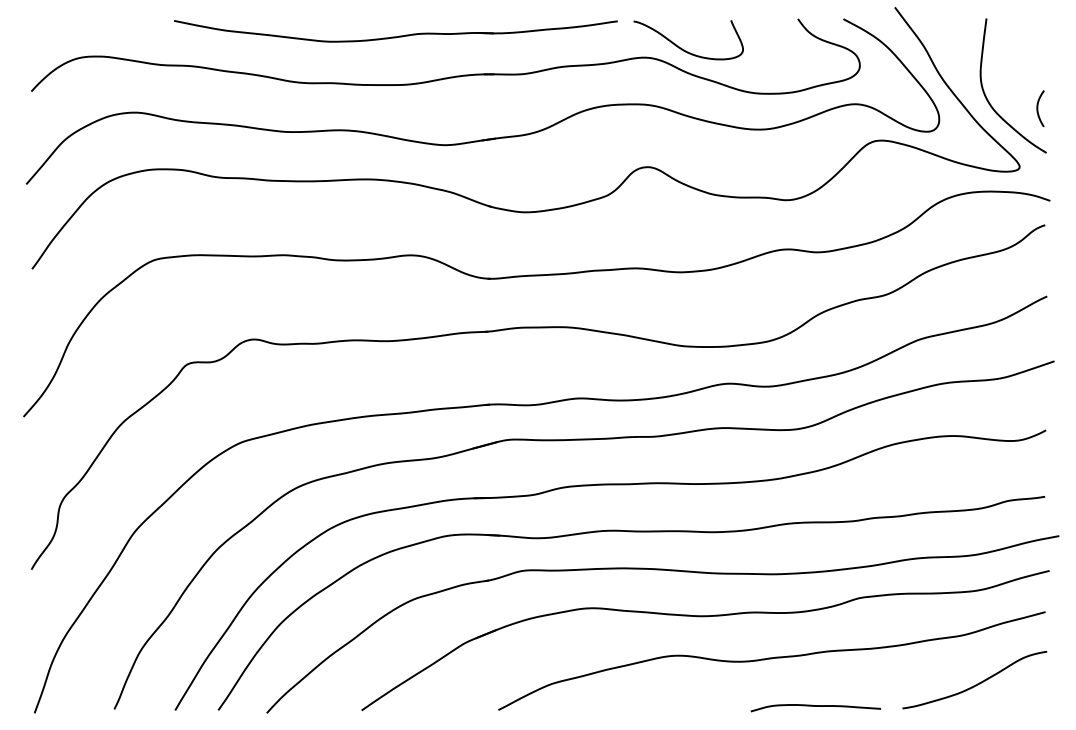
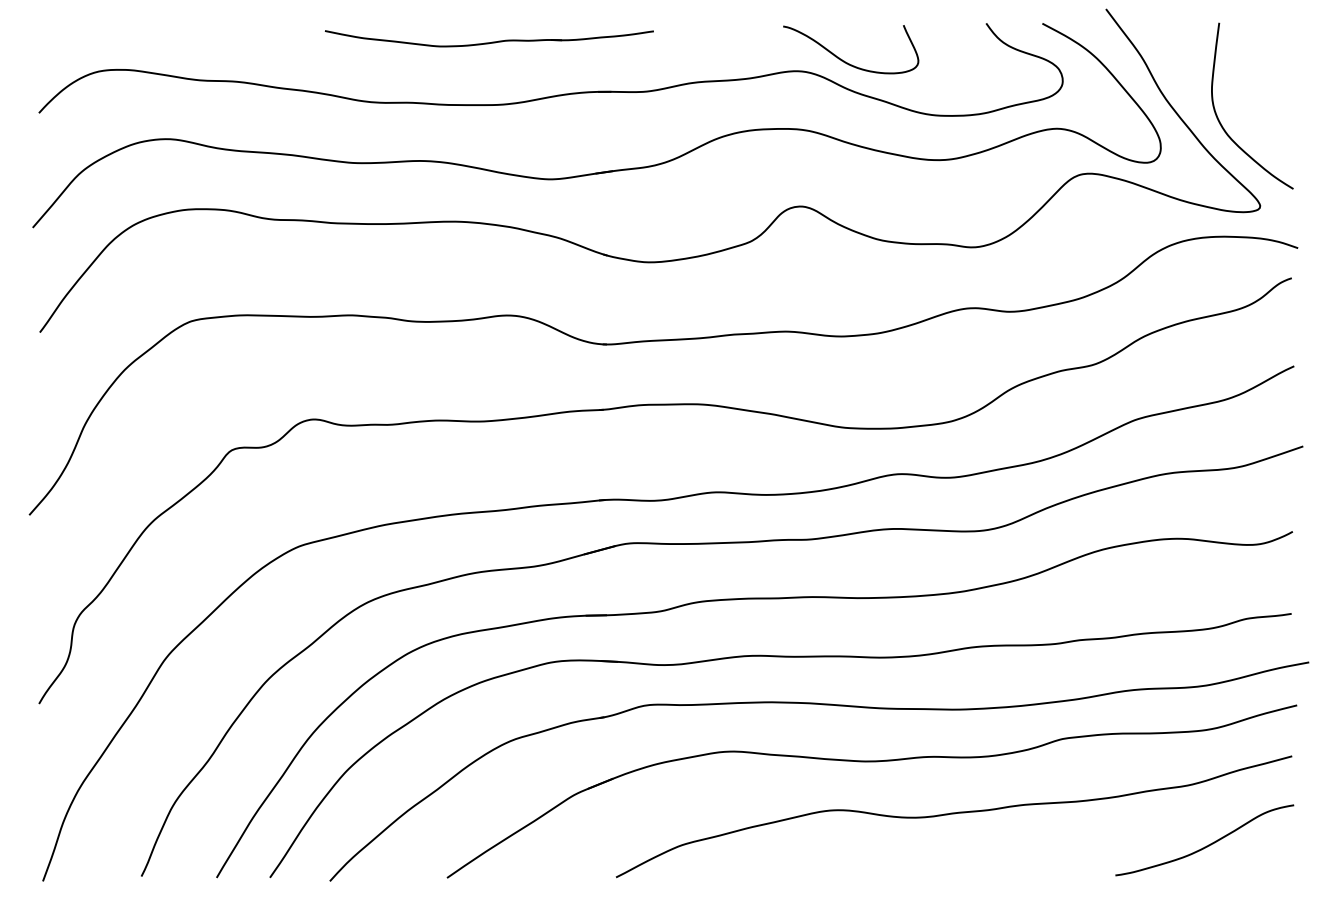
part: (395, 31) -> (488, 38), size x0.6
curve: (1038, 108) -> (1283, 134), removed
curve: (815, 706) -> (1007, 872), removed

